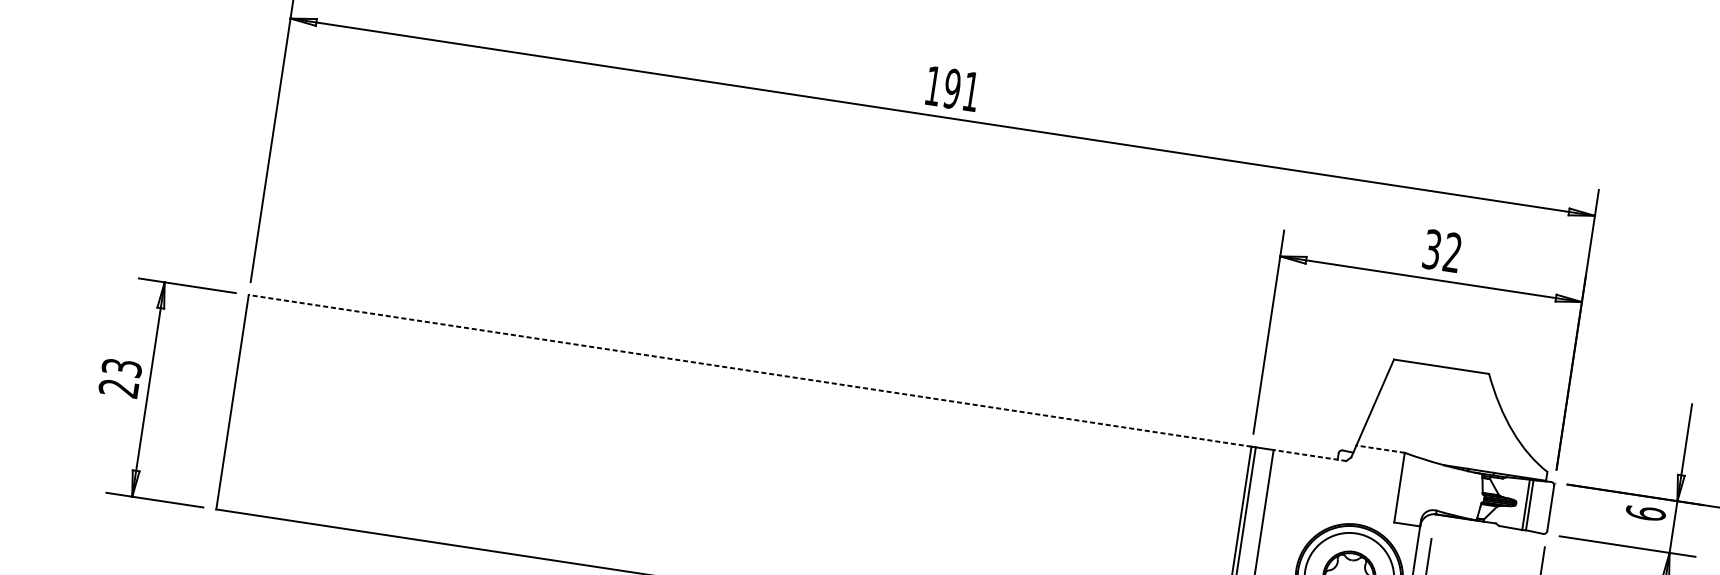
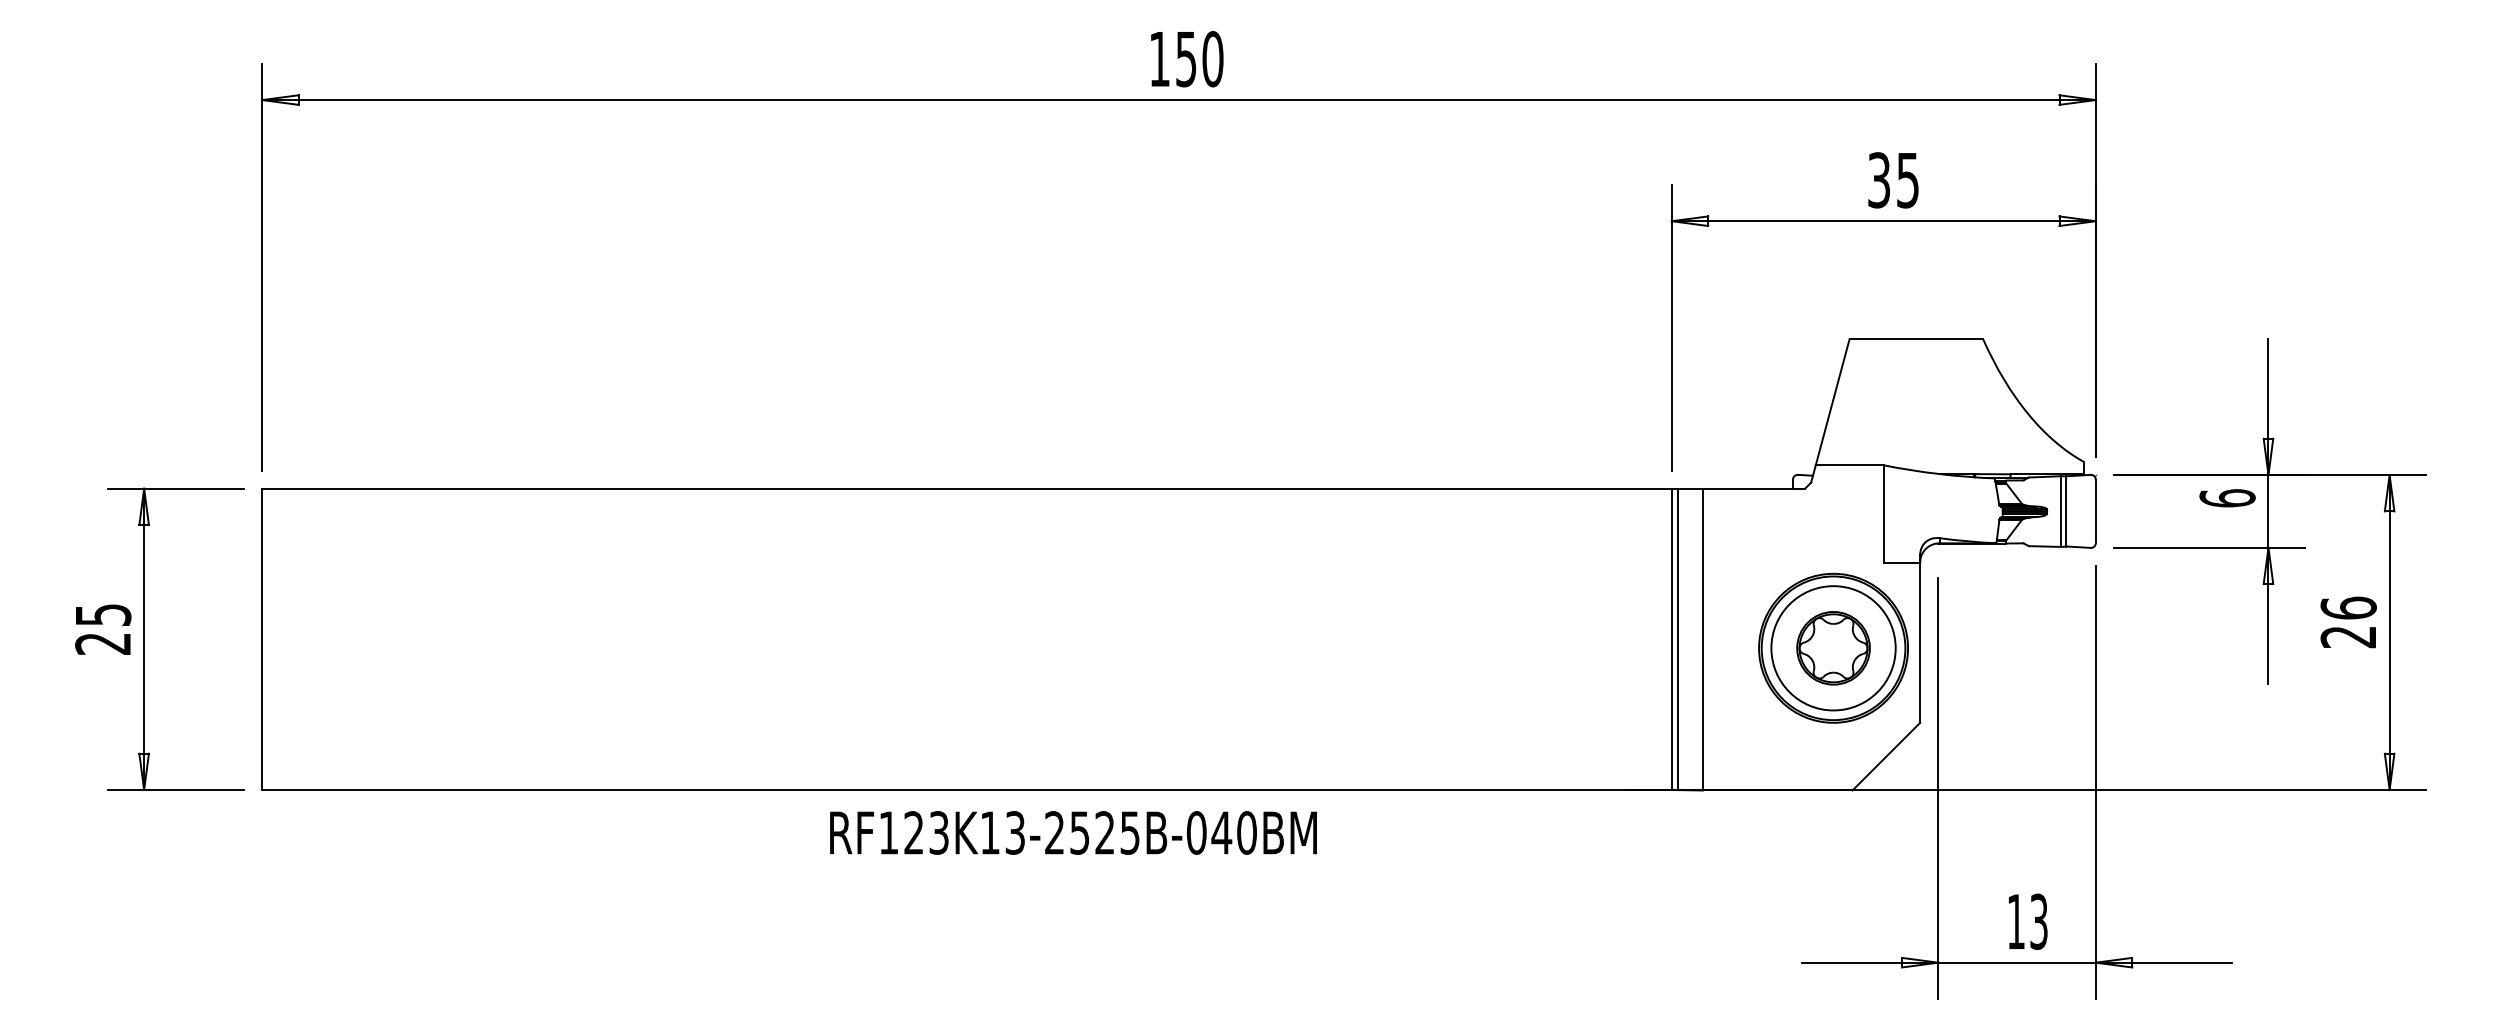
text: (961, 90) -> (1199, 59), 191 -> 150
text: (1452, 252) -> (1907, 180), 32 -> 35
text: (121, 367) -> (102, 614), 23 -> 25
line: (750, 370) -> (967, 488), dashed -> solid
line: (1380, 449) -> (1849, 465), dashed -> solid
line: (1309, 455) -> (1753, 488), dashed -> solid

